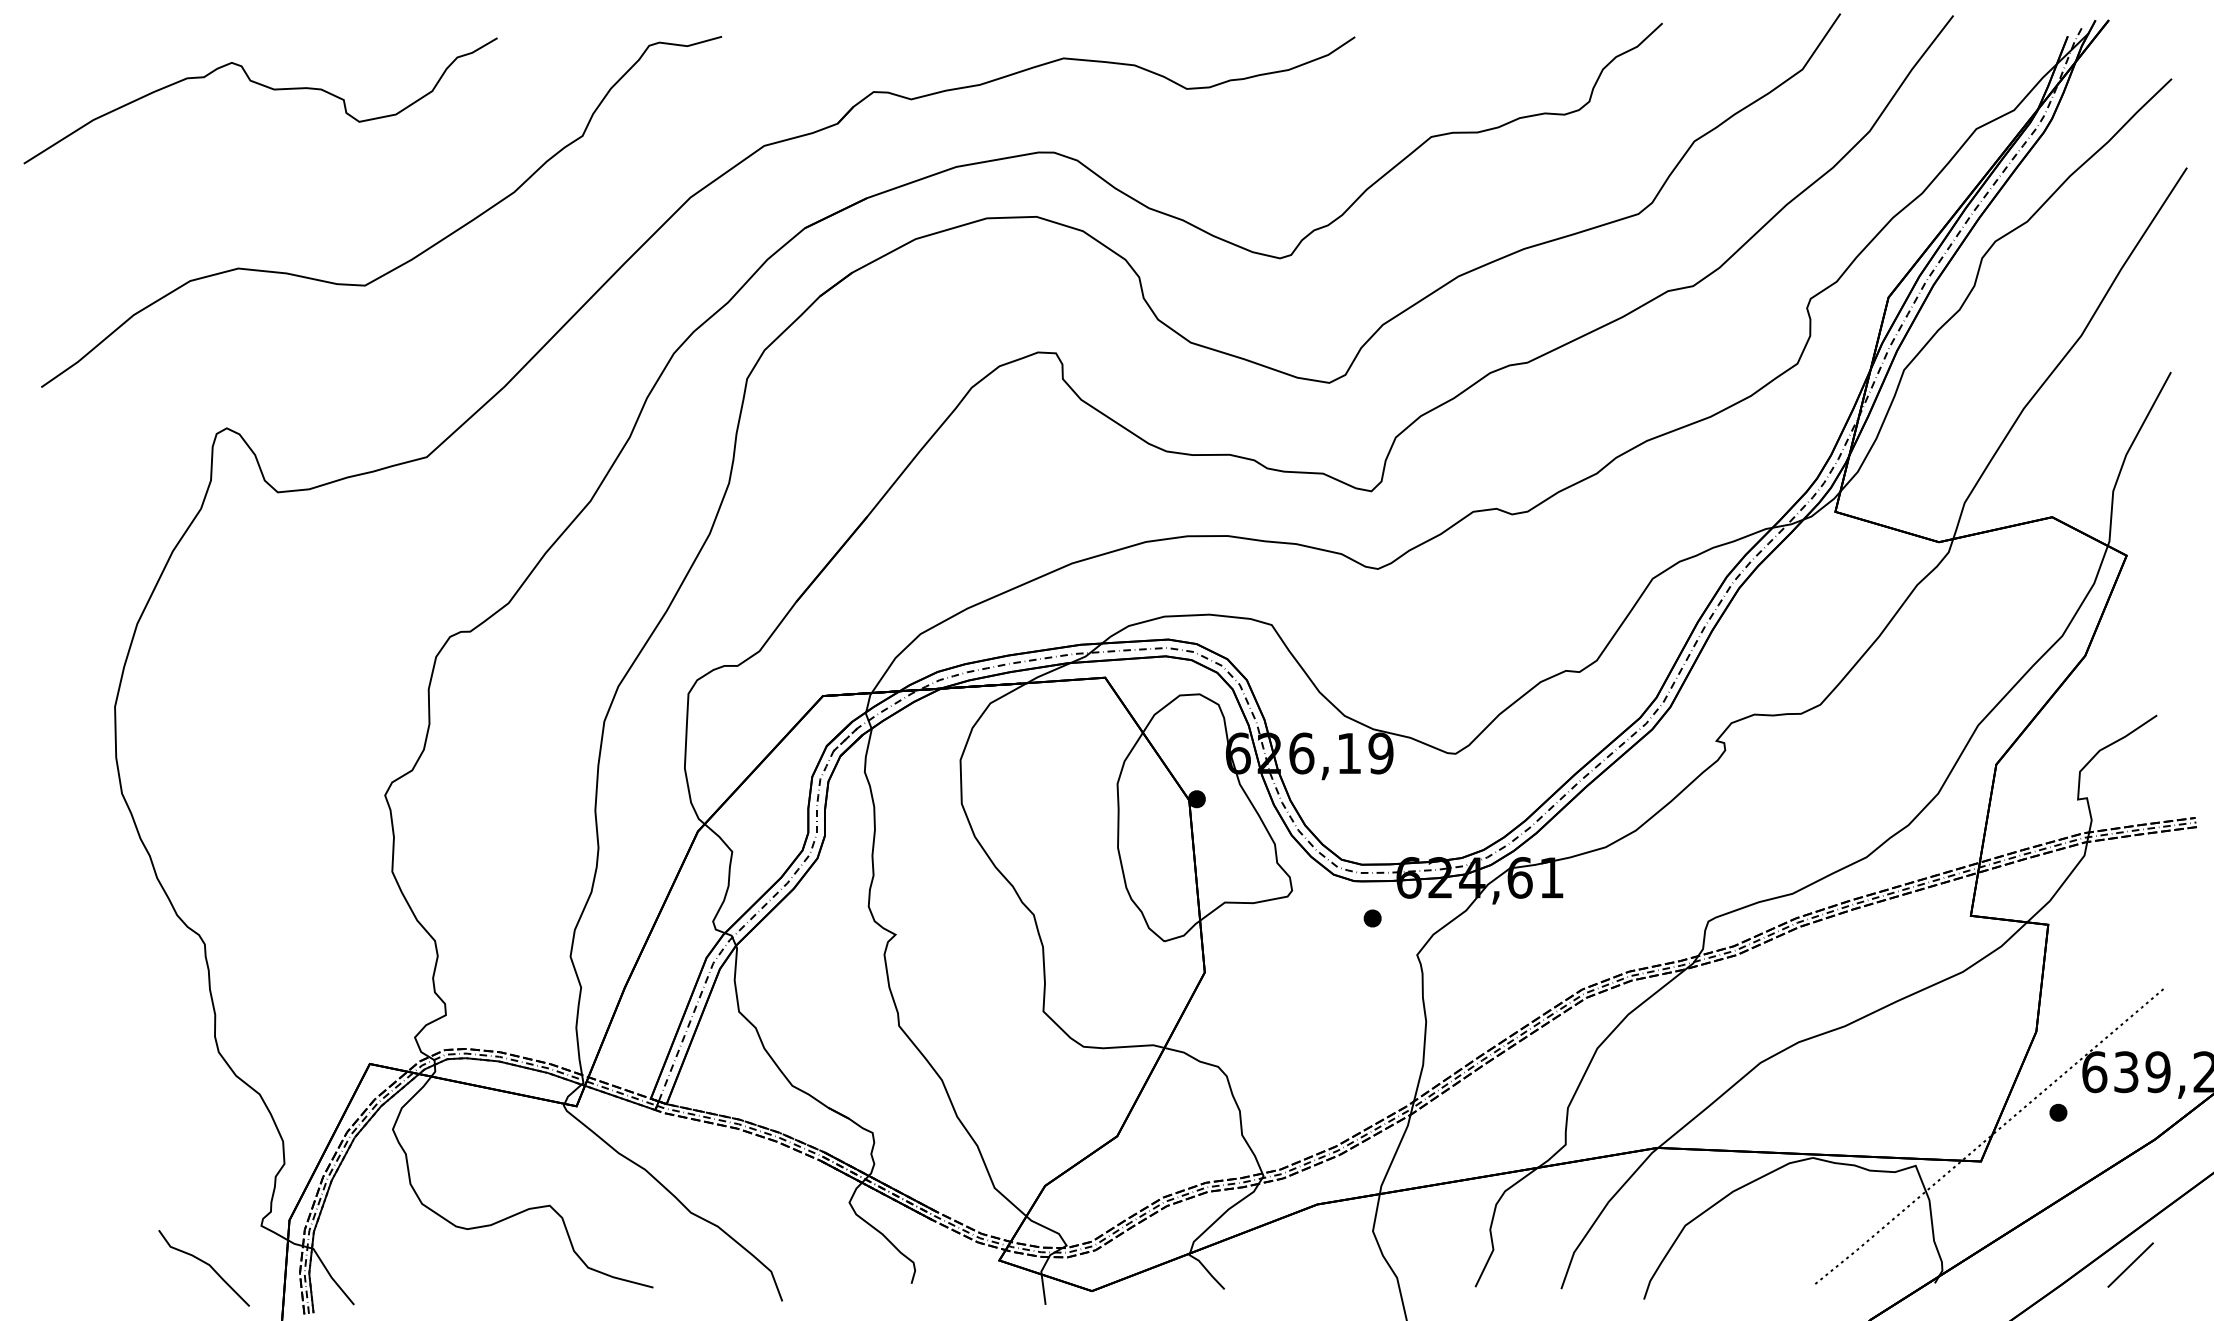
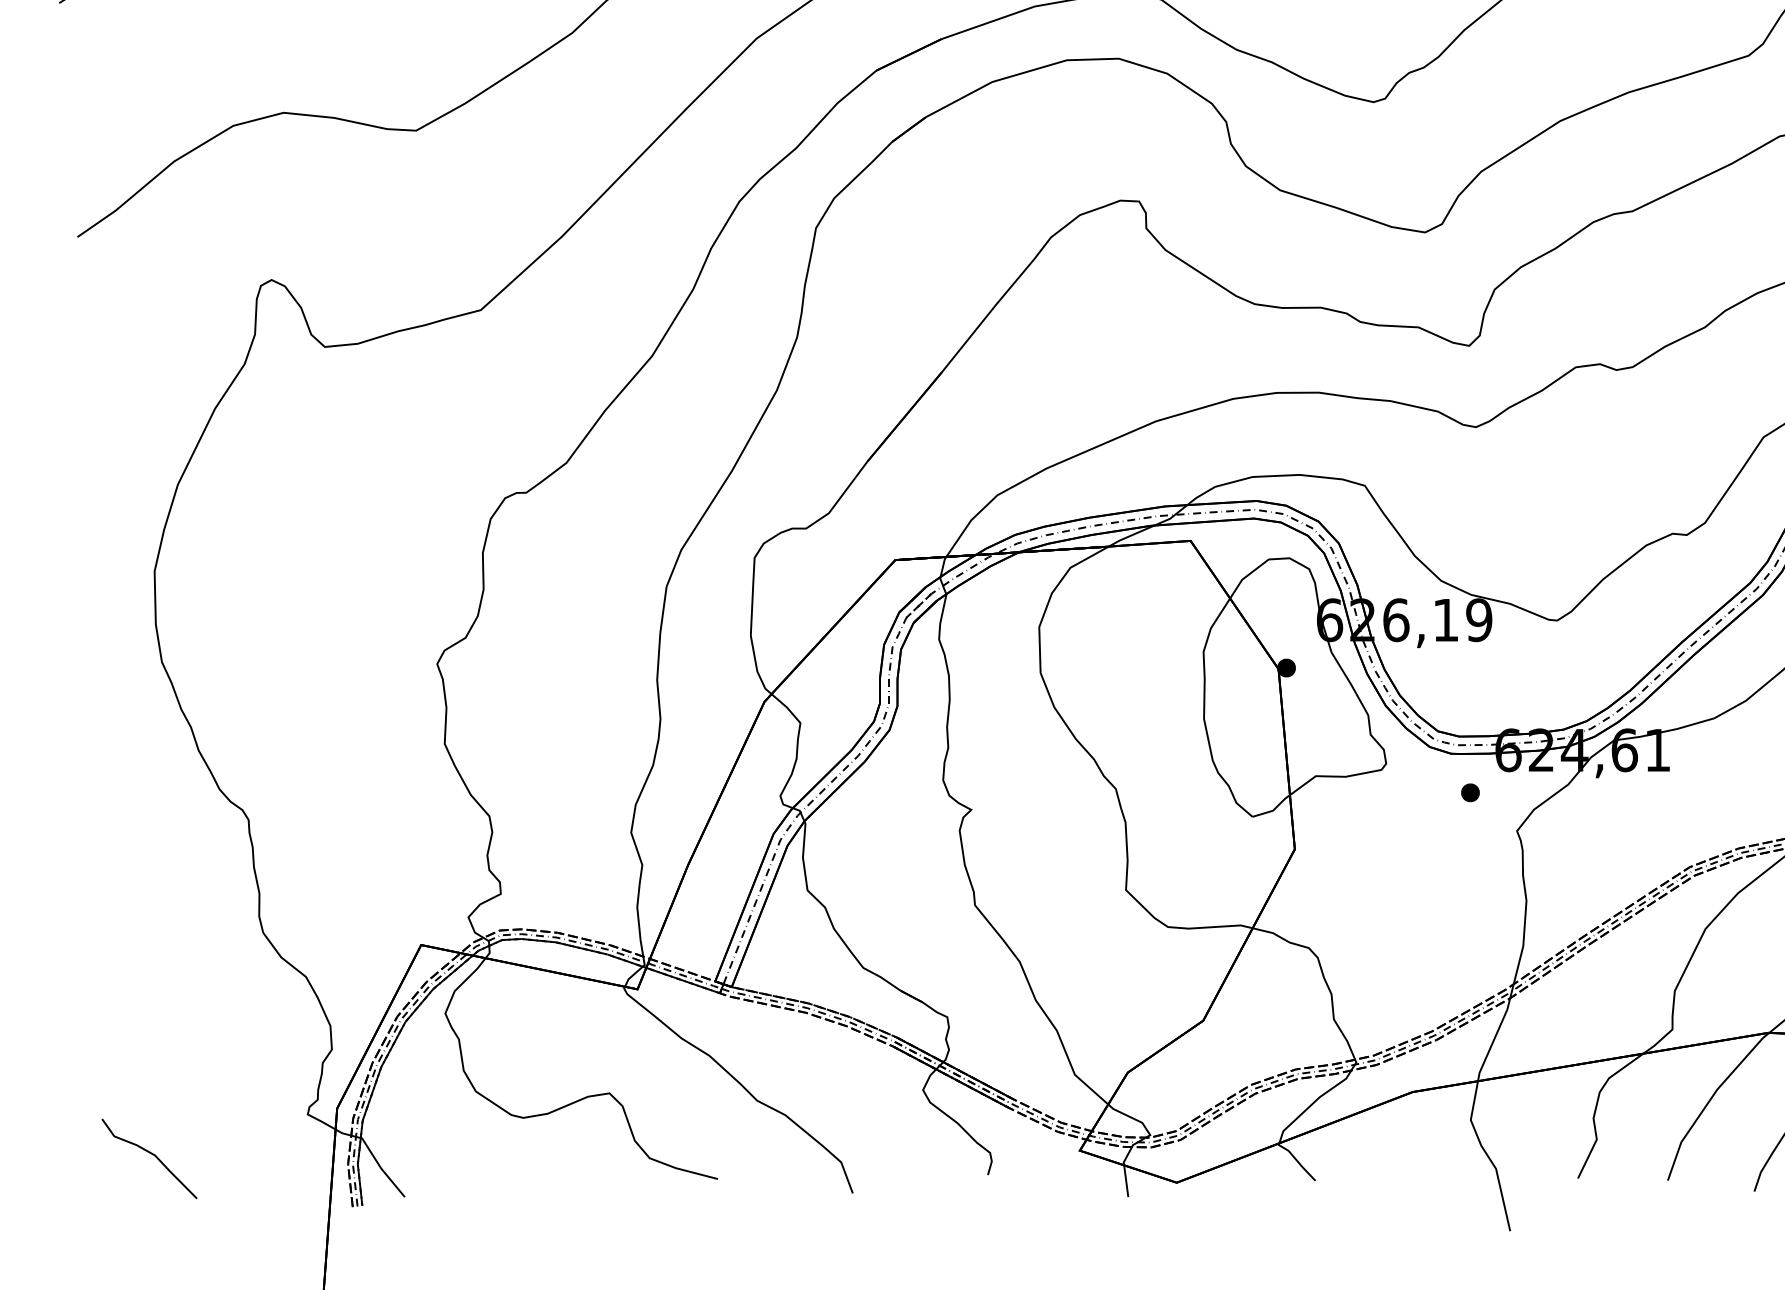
curve: (206, 1264) -> (151, 1154), moved

